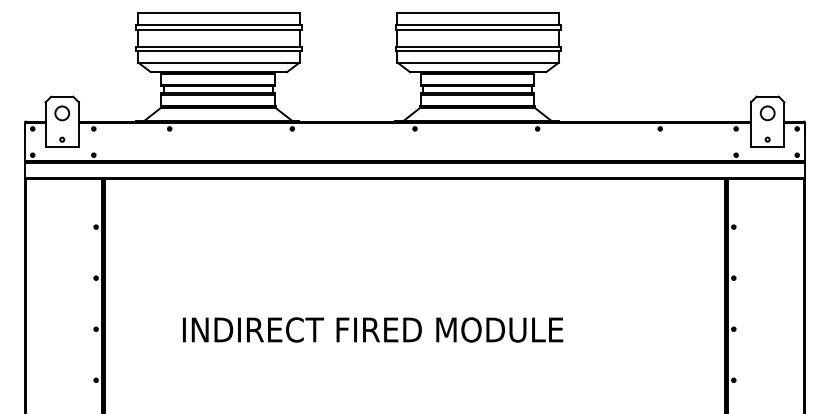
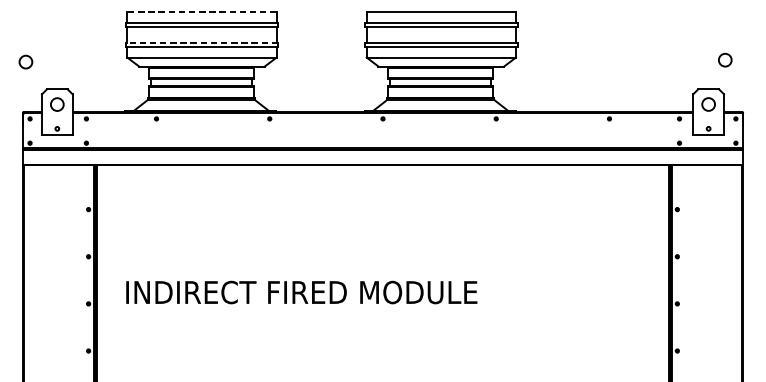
line: (218, 12) -> (201, 11), solid -> dashed
line: (218, 46) -> (201, 42), solid -> dashed
circle: (785, 65) -> (725, 60), added
circle: (28, 67) -> (26, 62), added
text: (373, 329) -> (302, 292), moved

